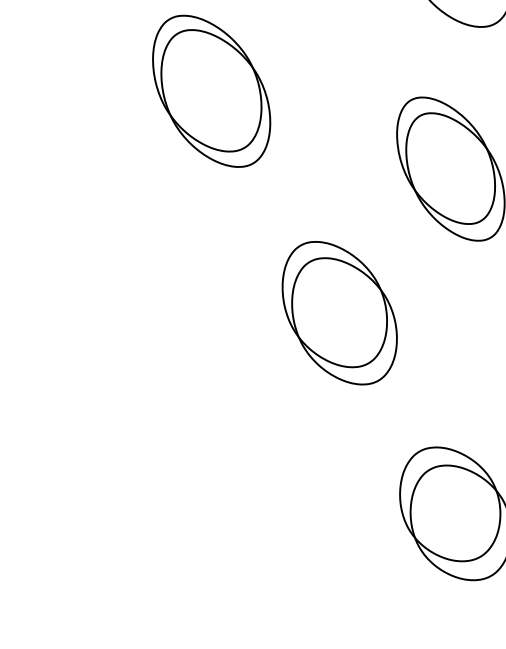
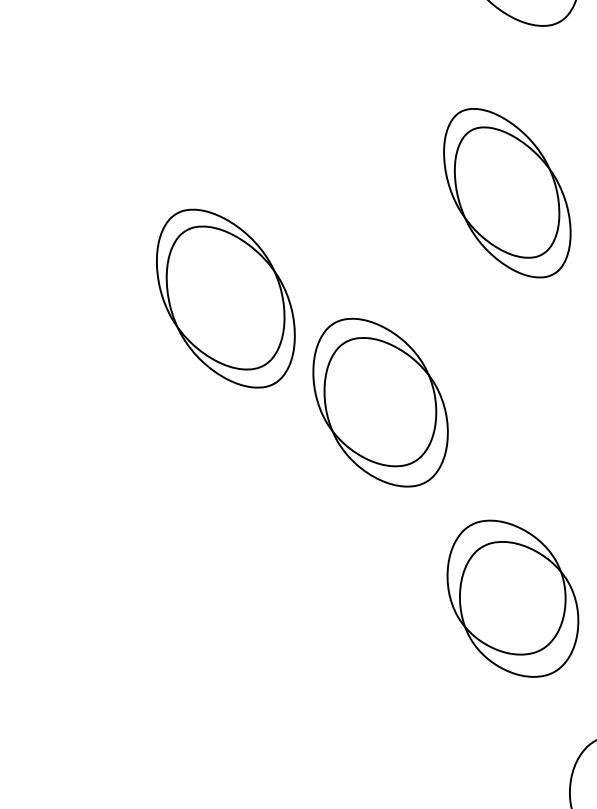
part: (211, 91) -> (225, 298), moved
part: (339, 313) -> (380, 402), moved

